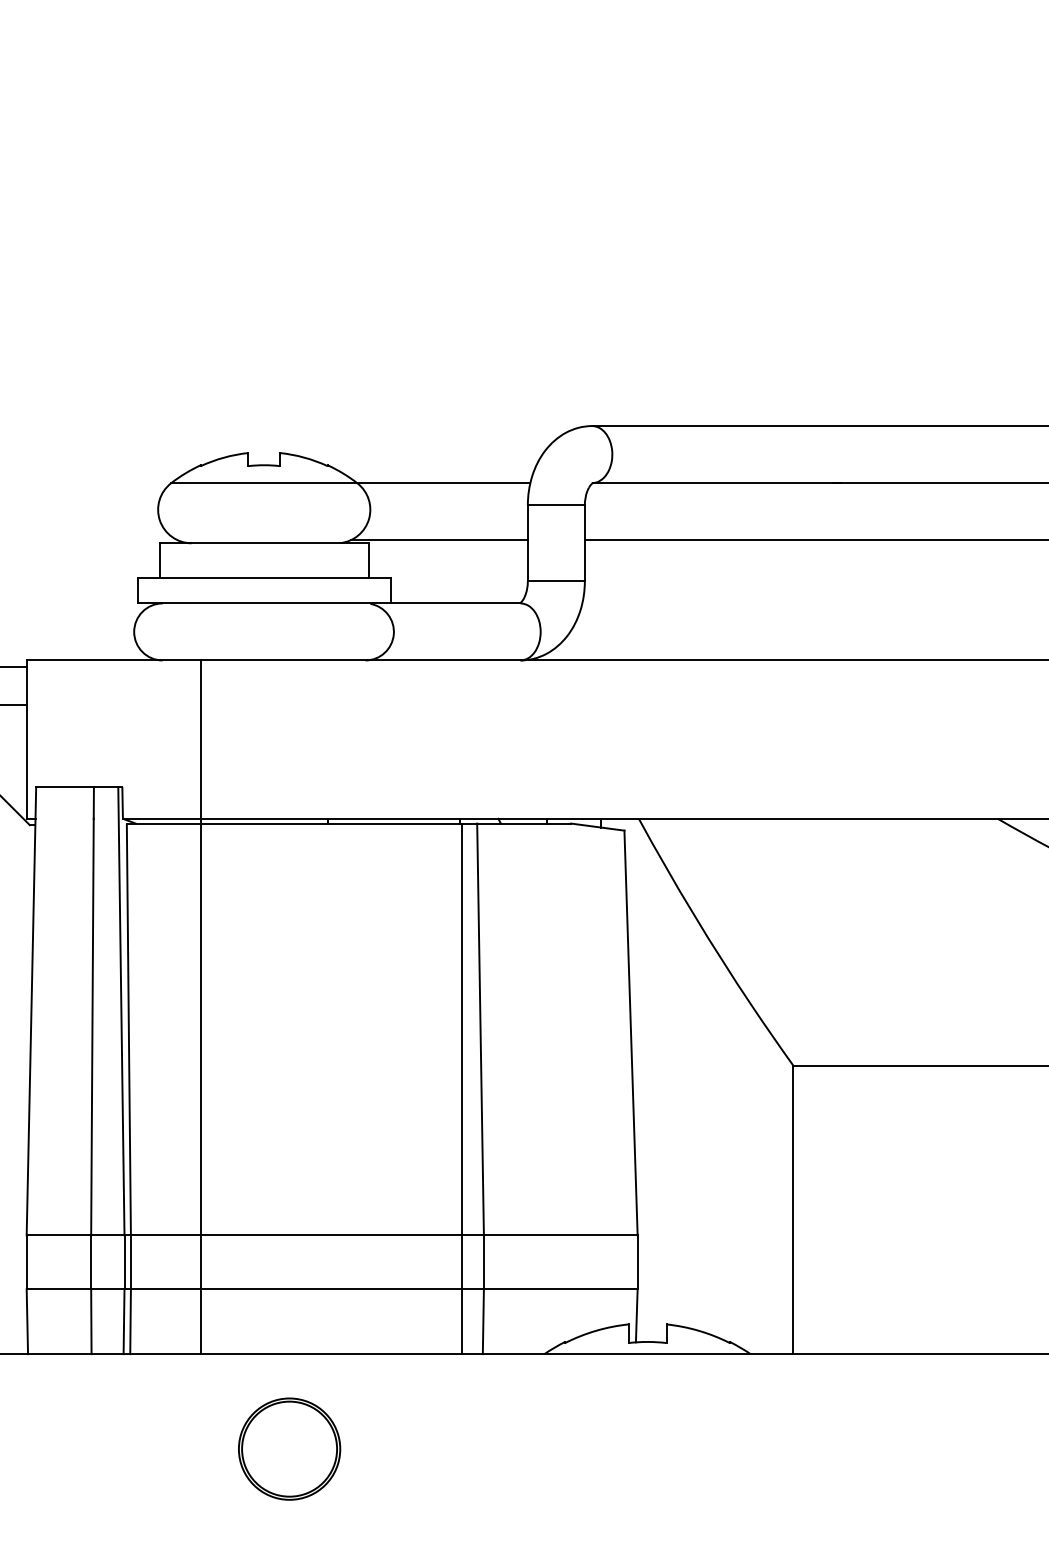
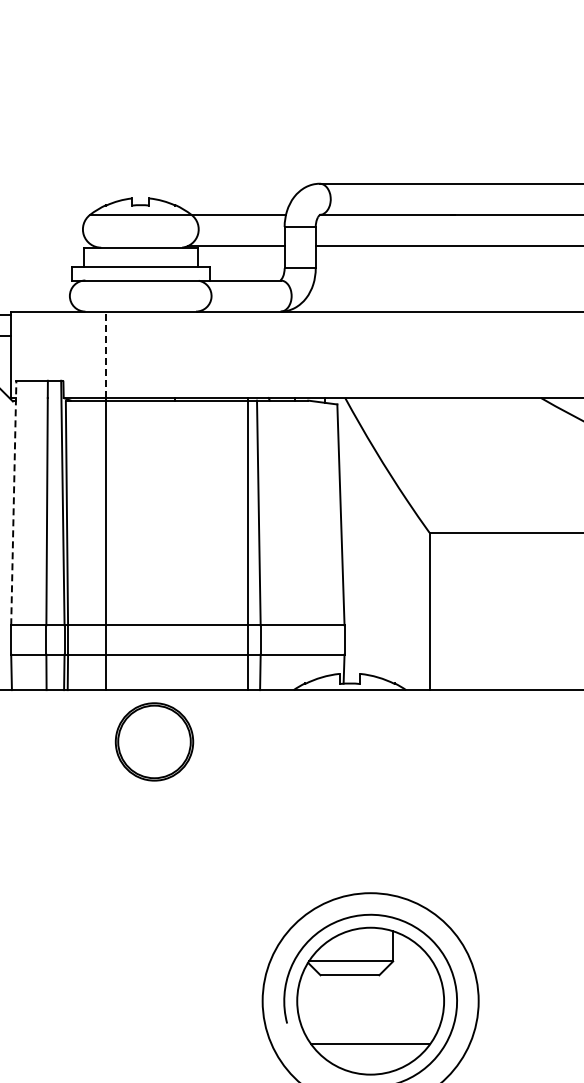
line: (201, 739) -> (106, 354), solid -> dashed
line: (30, 1010) -> (13, 502), solid -> dashed
part: (289, 1448) -> (154, 741), size x1.4

